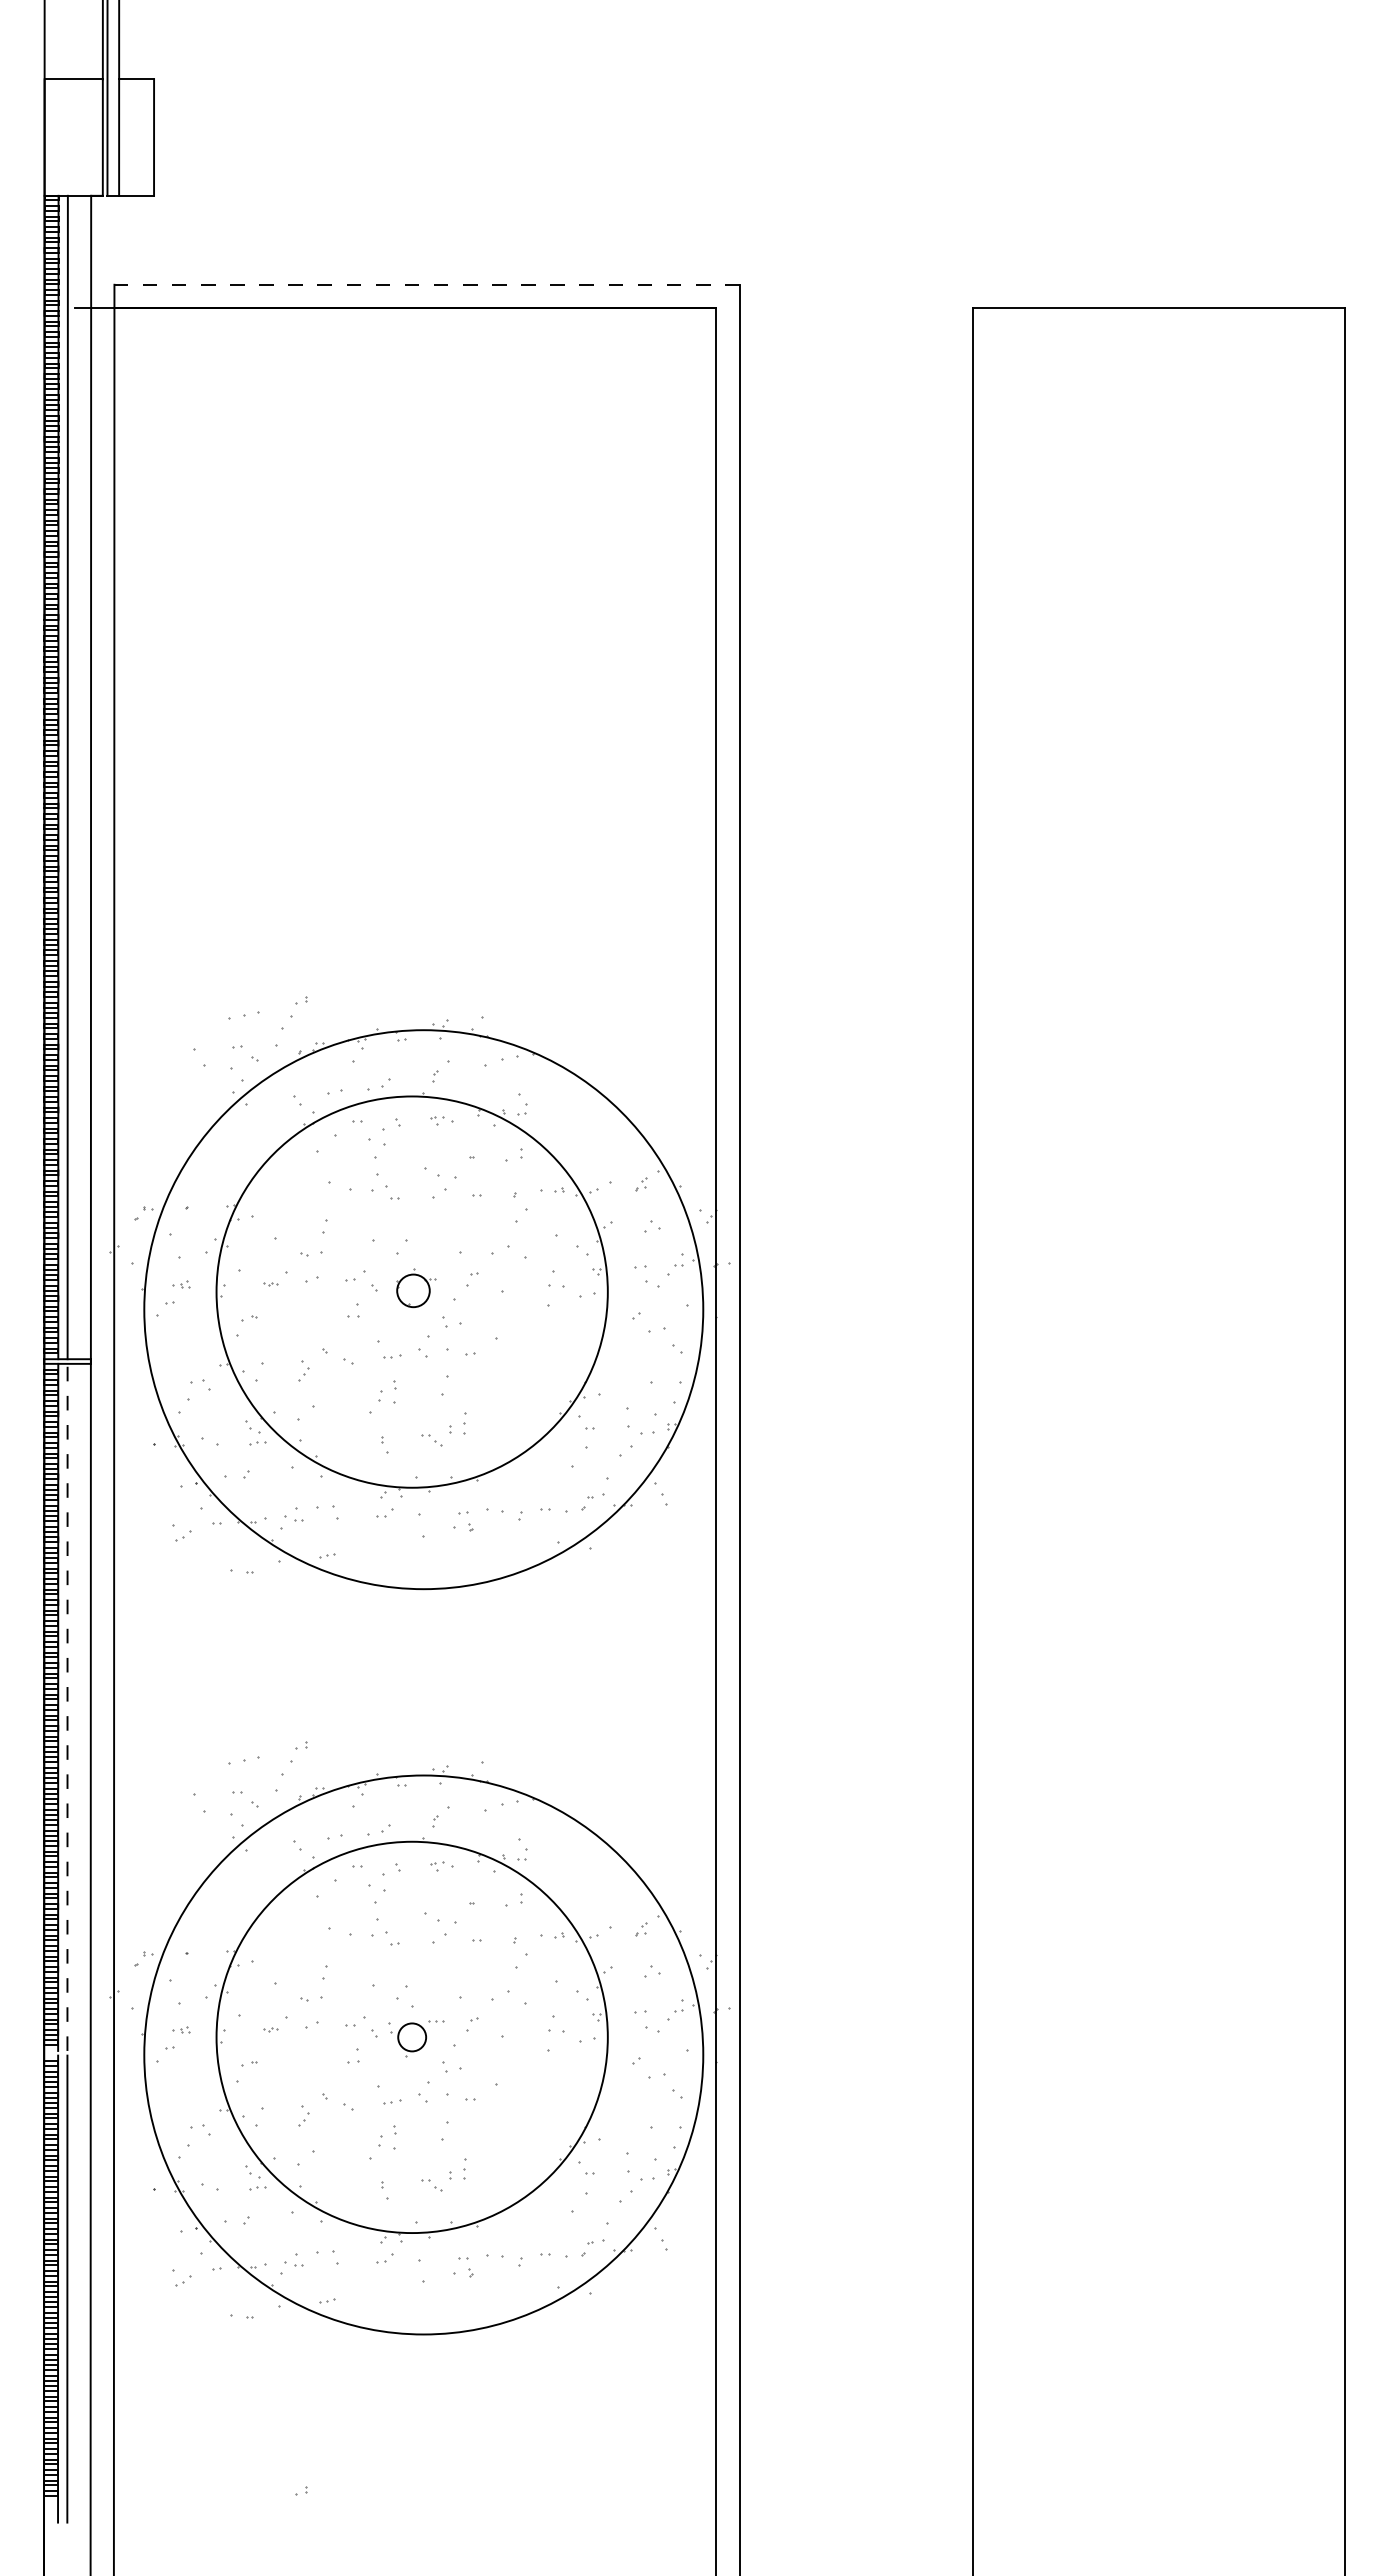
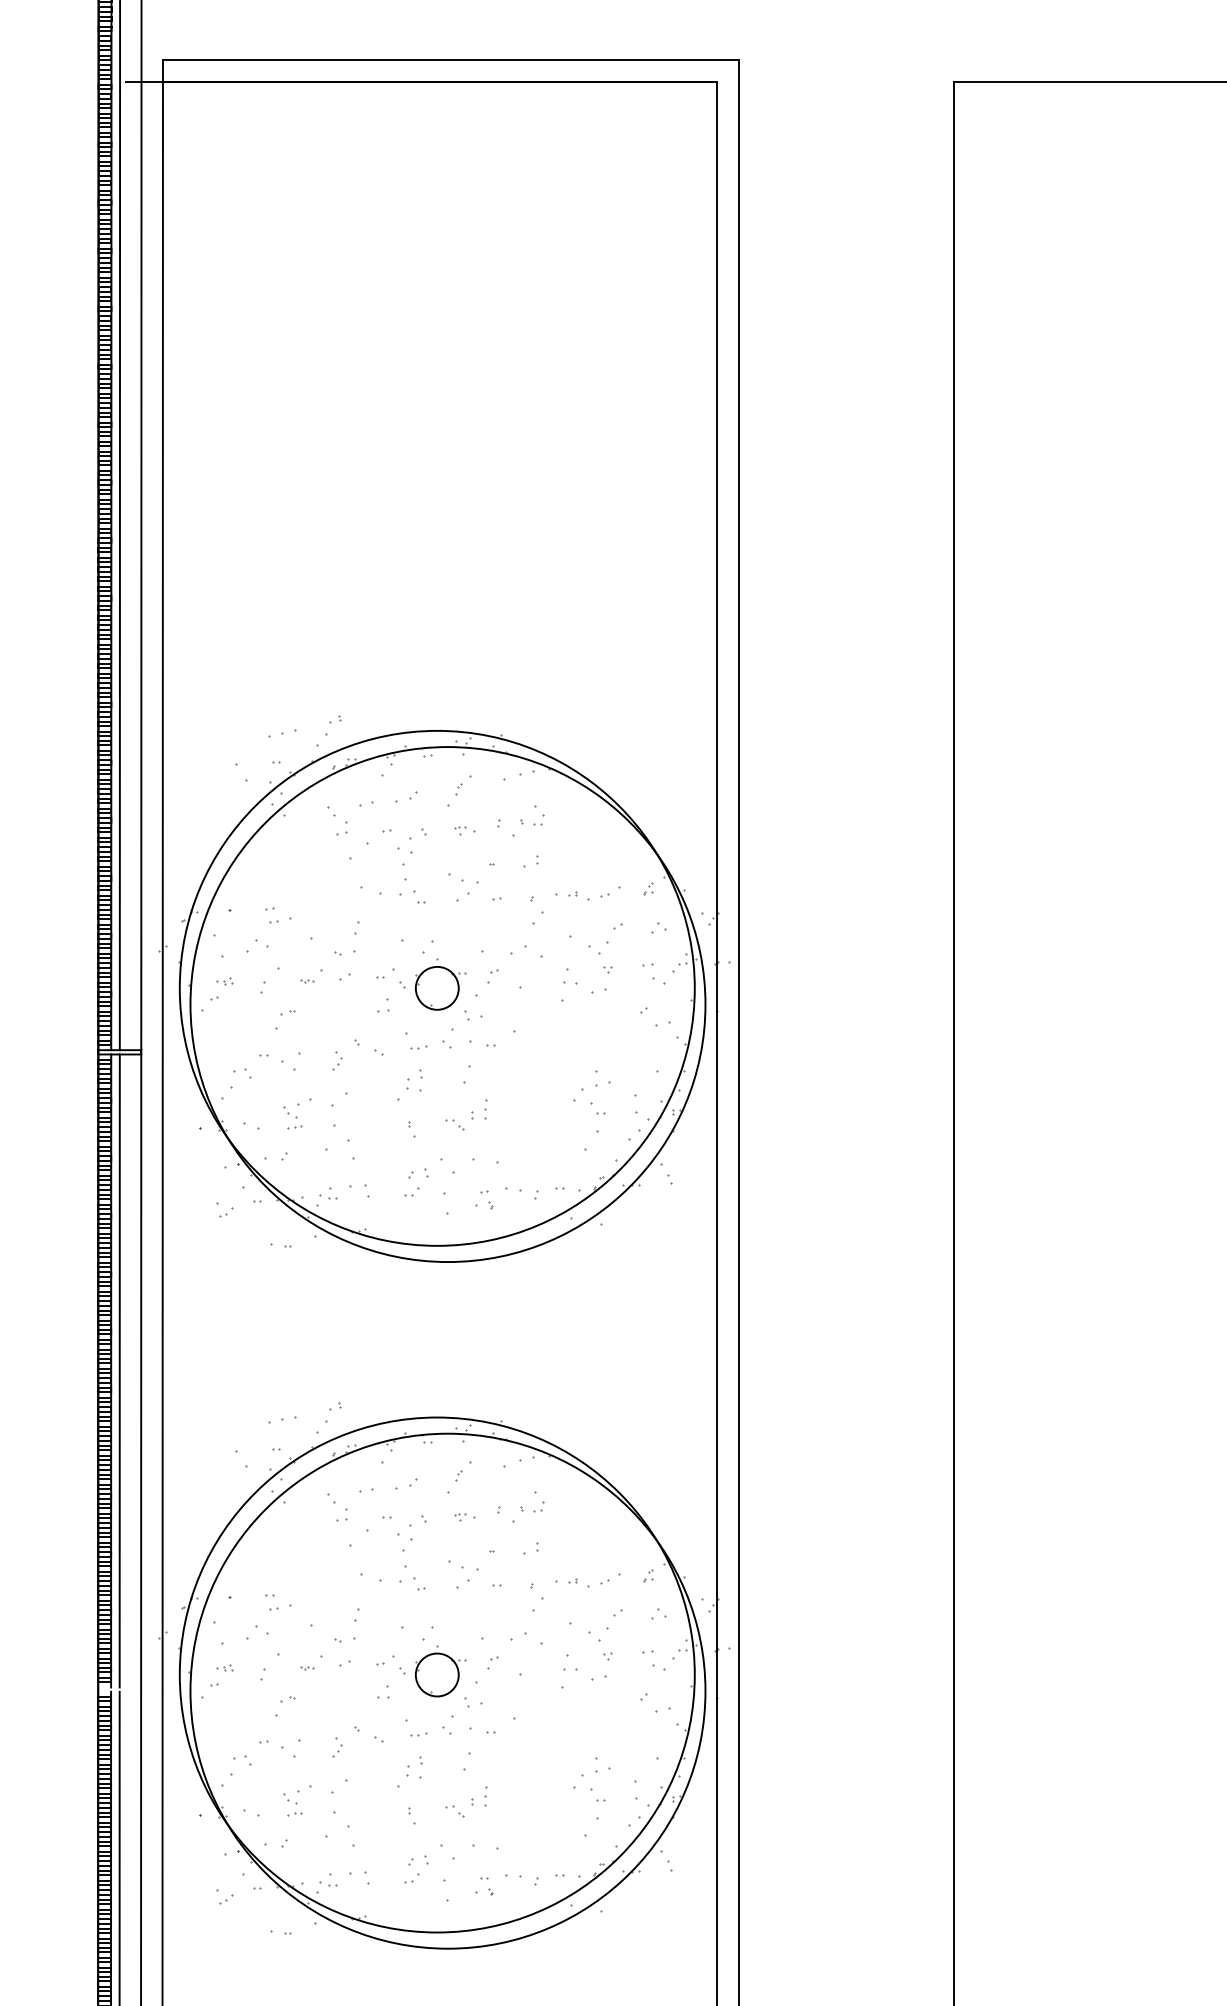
line: (427, 284) -> (451, 60), dashed -> solid
part: (416, 1287) -> (441, 984), size x1.43
circle: (411, 1291) -> (436, 987), size x1.43
line: (67, 1707) -> (119, 1371), dashed -> solid
circle: (411, 2036) -> (436, 1674), size x1.43
circle: (411, 2037) -> (436, 1675), size x1.67

